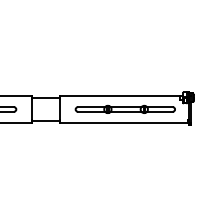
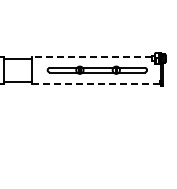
line: (119, 96) -> (91, 57), solid -> dashed
line: (123, 122) -> (95, 83), solid -> dashed

